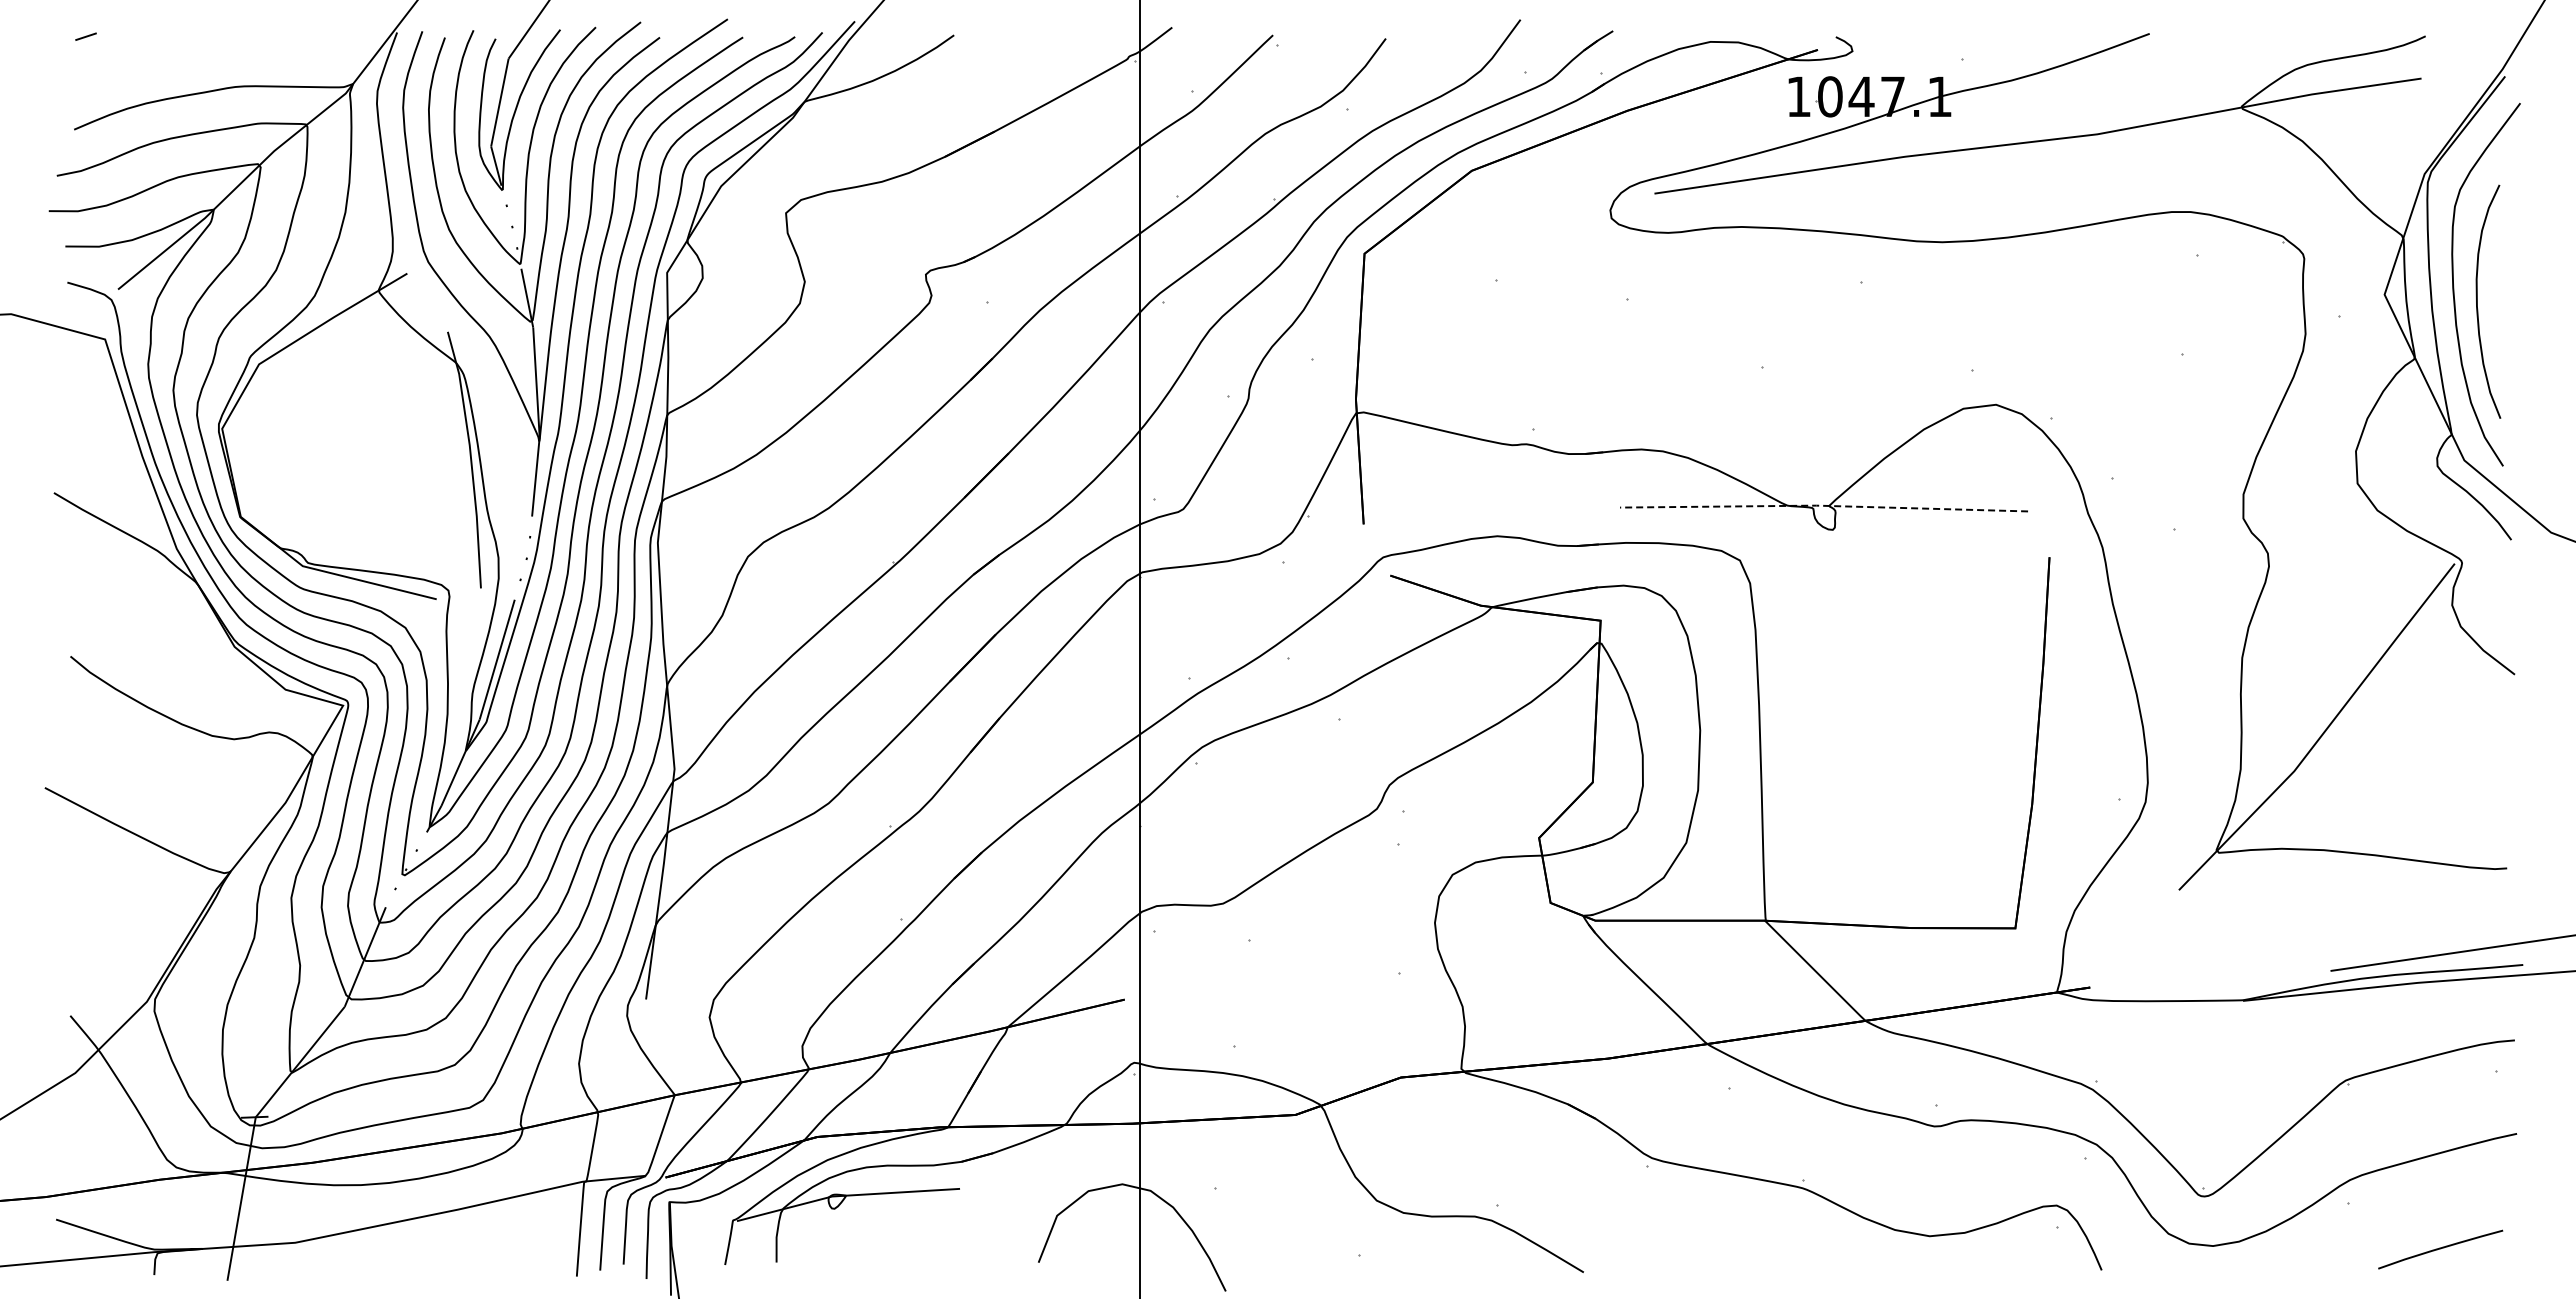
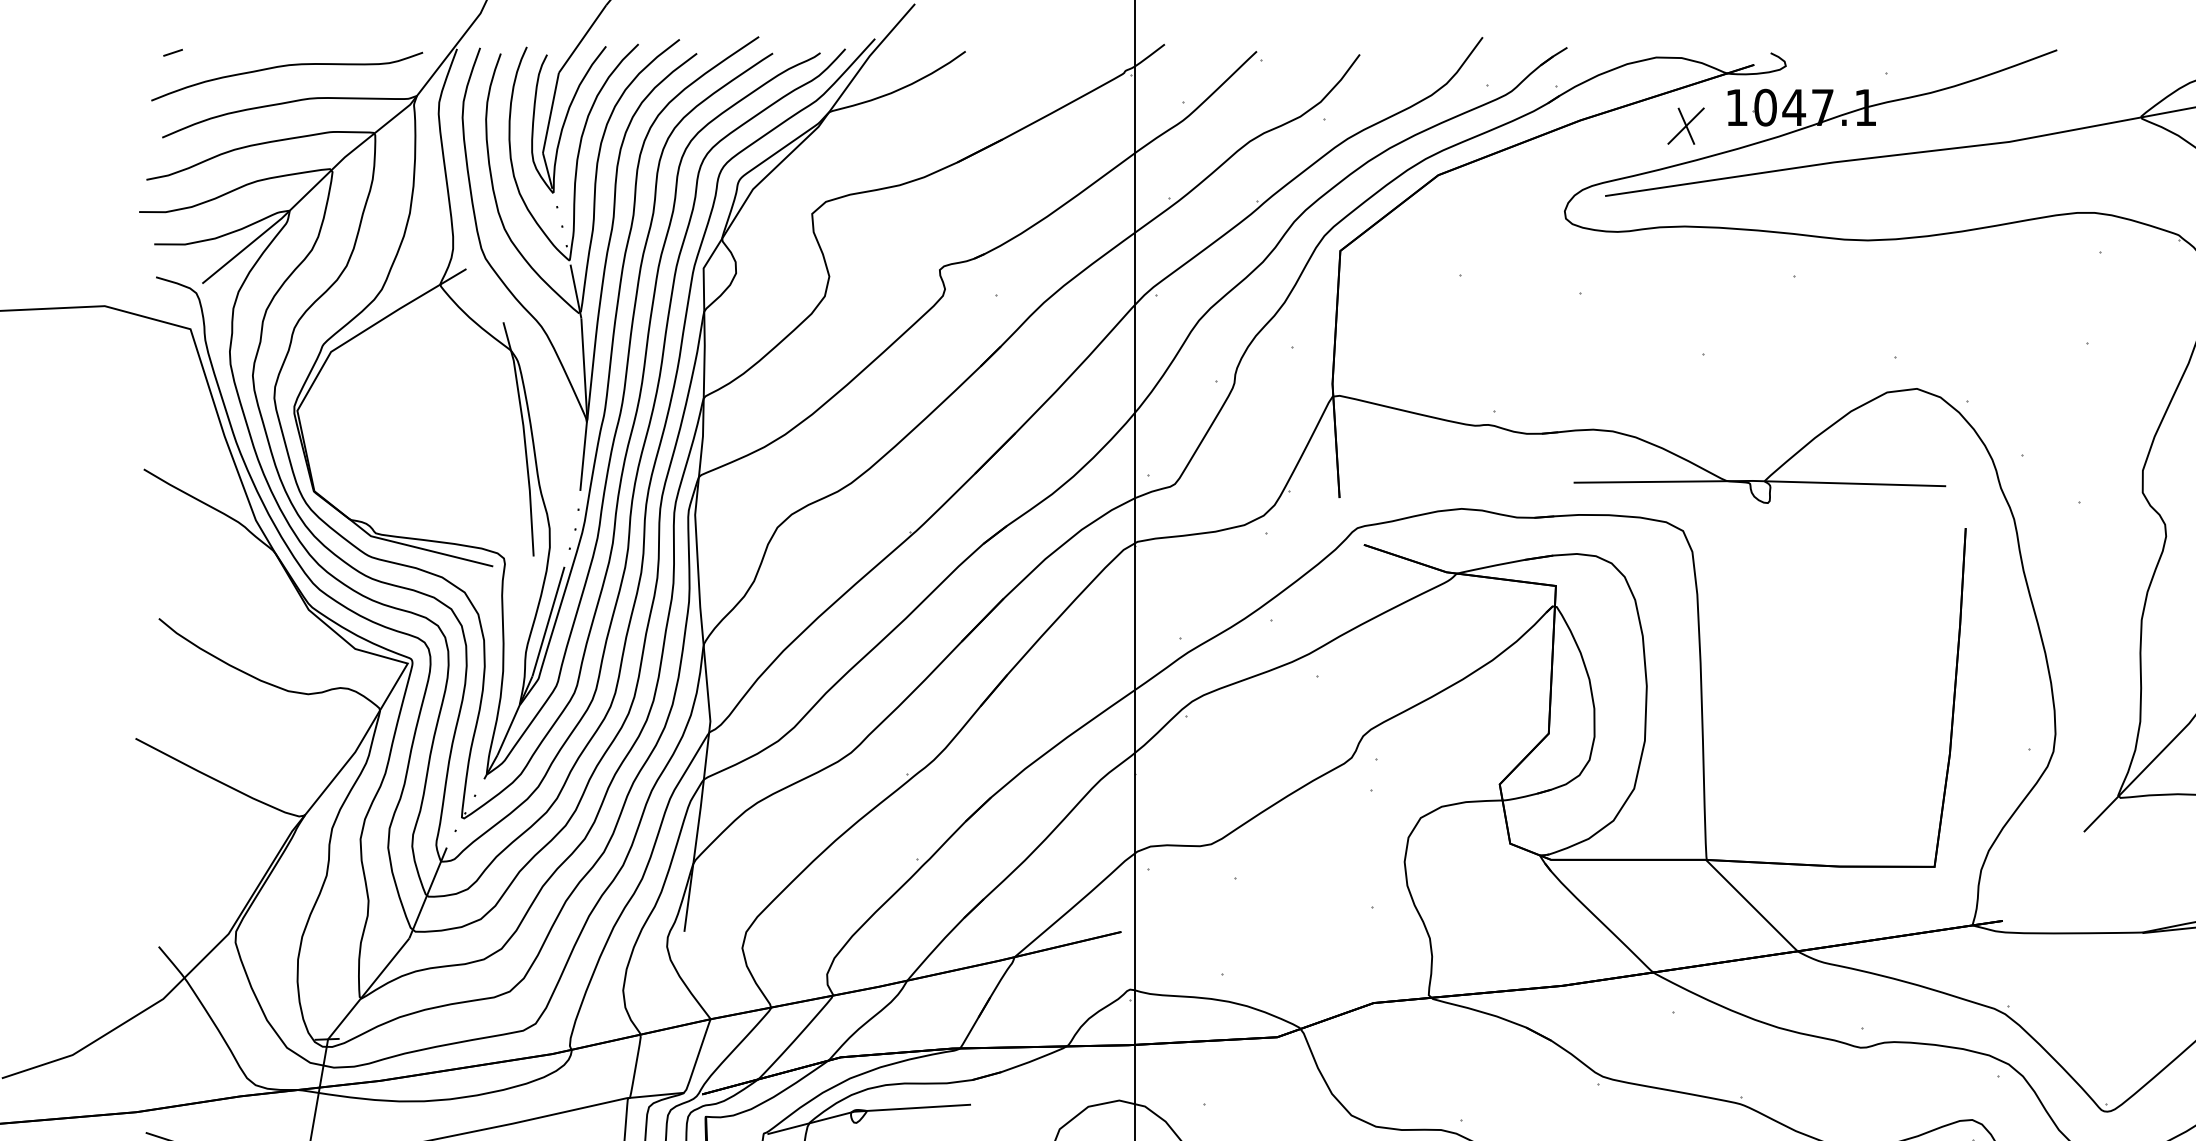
curve: (206, 52) -> (283, 67), added
part: (1742, 116) -> (1685, 125), added
line: (1823, 505) -> (1759, 480), dashed -> solid

